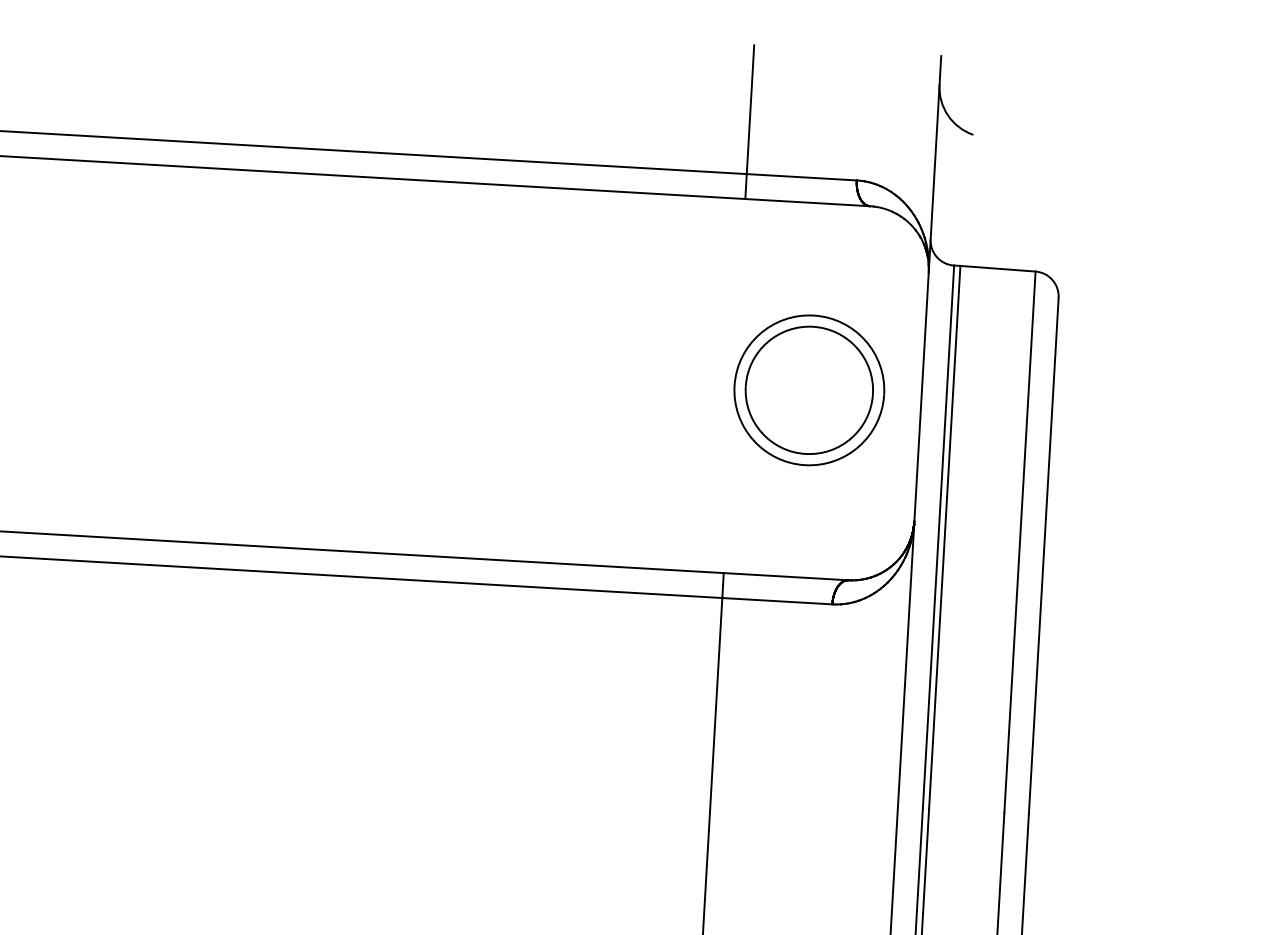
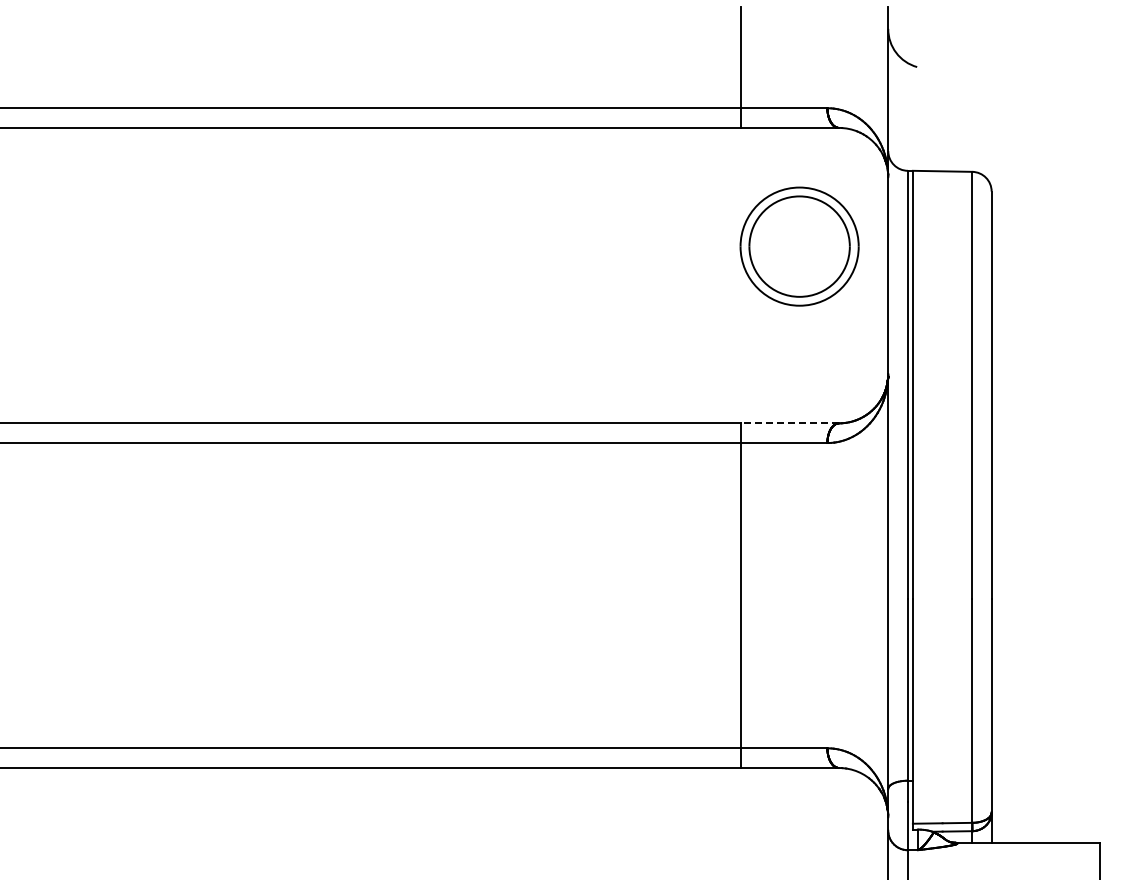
part: (809, 390) -> (799, 246), moved
line: (785, 576) -> (789, 423), solid -> dashed

